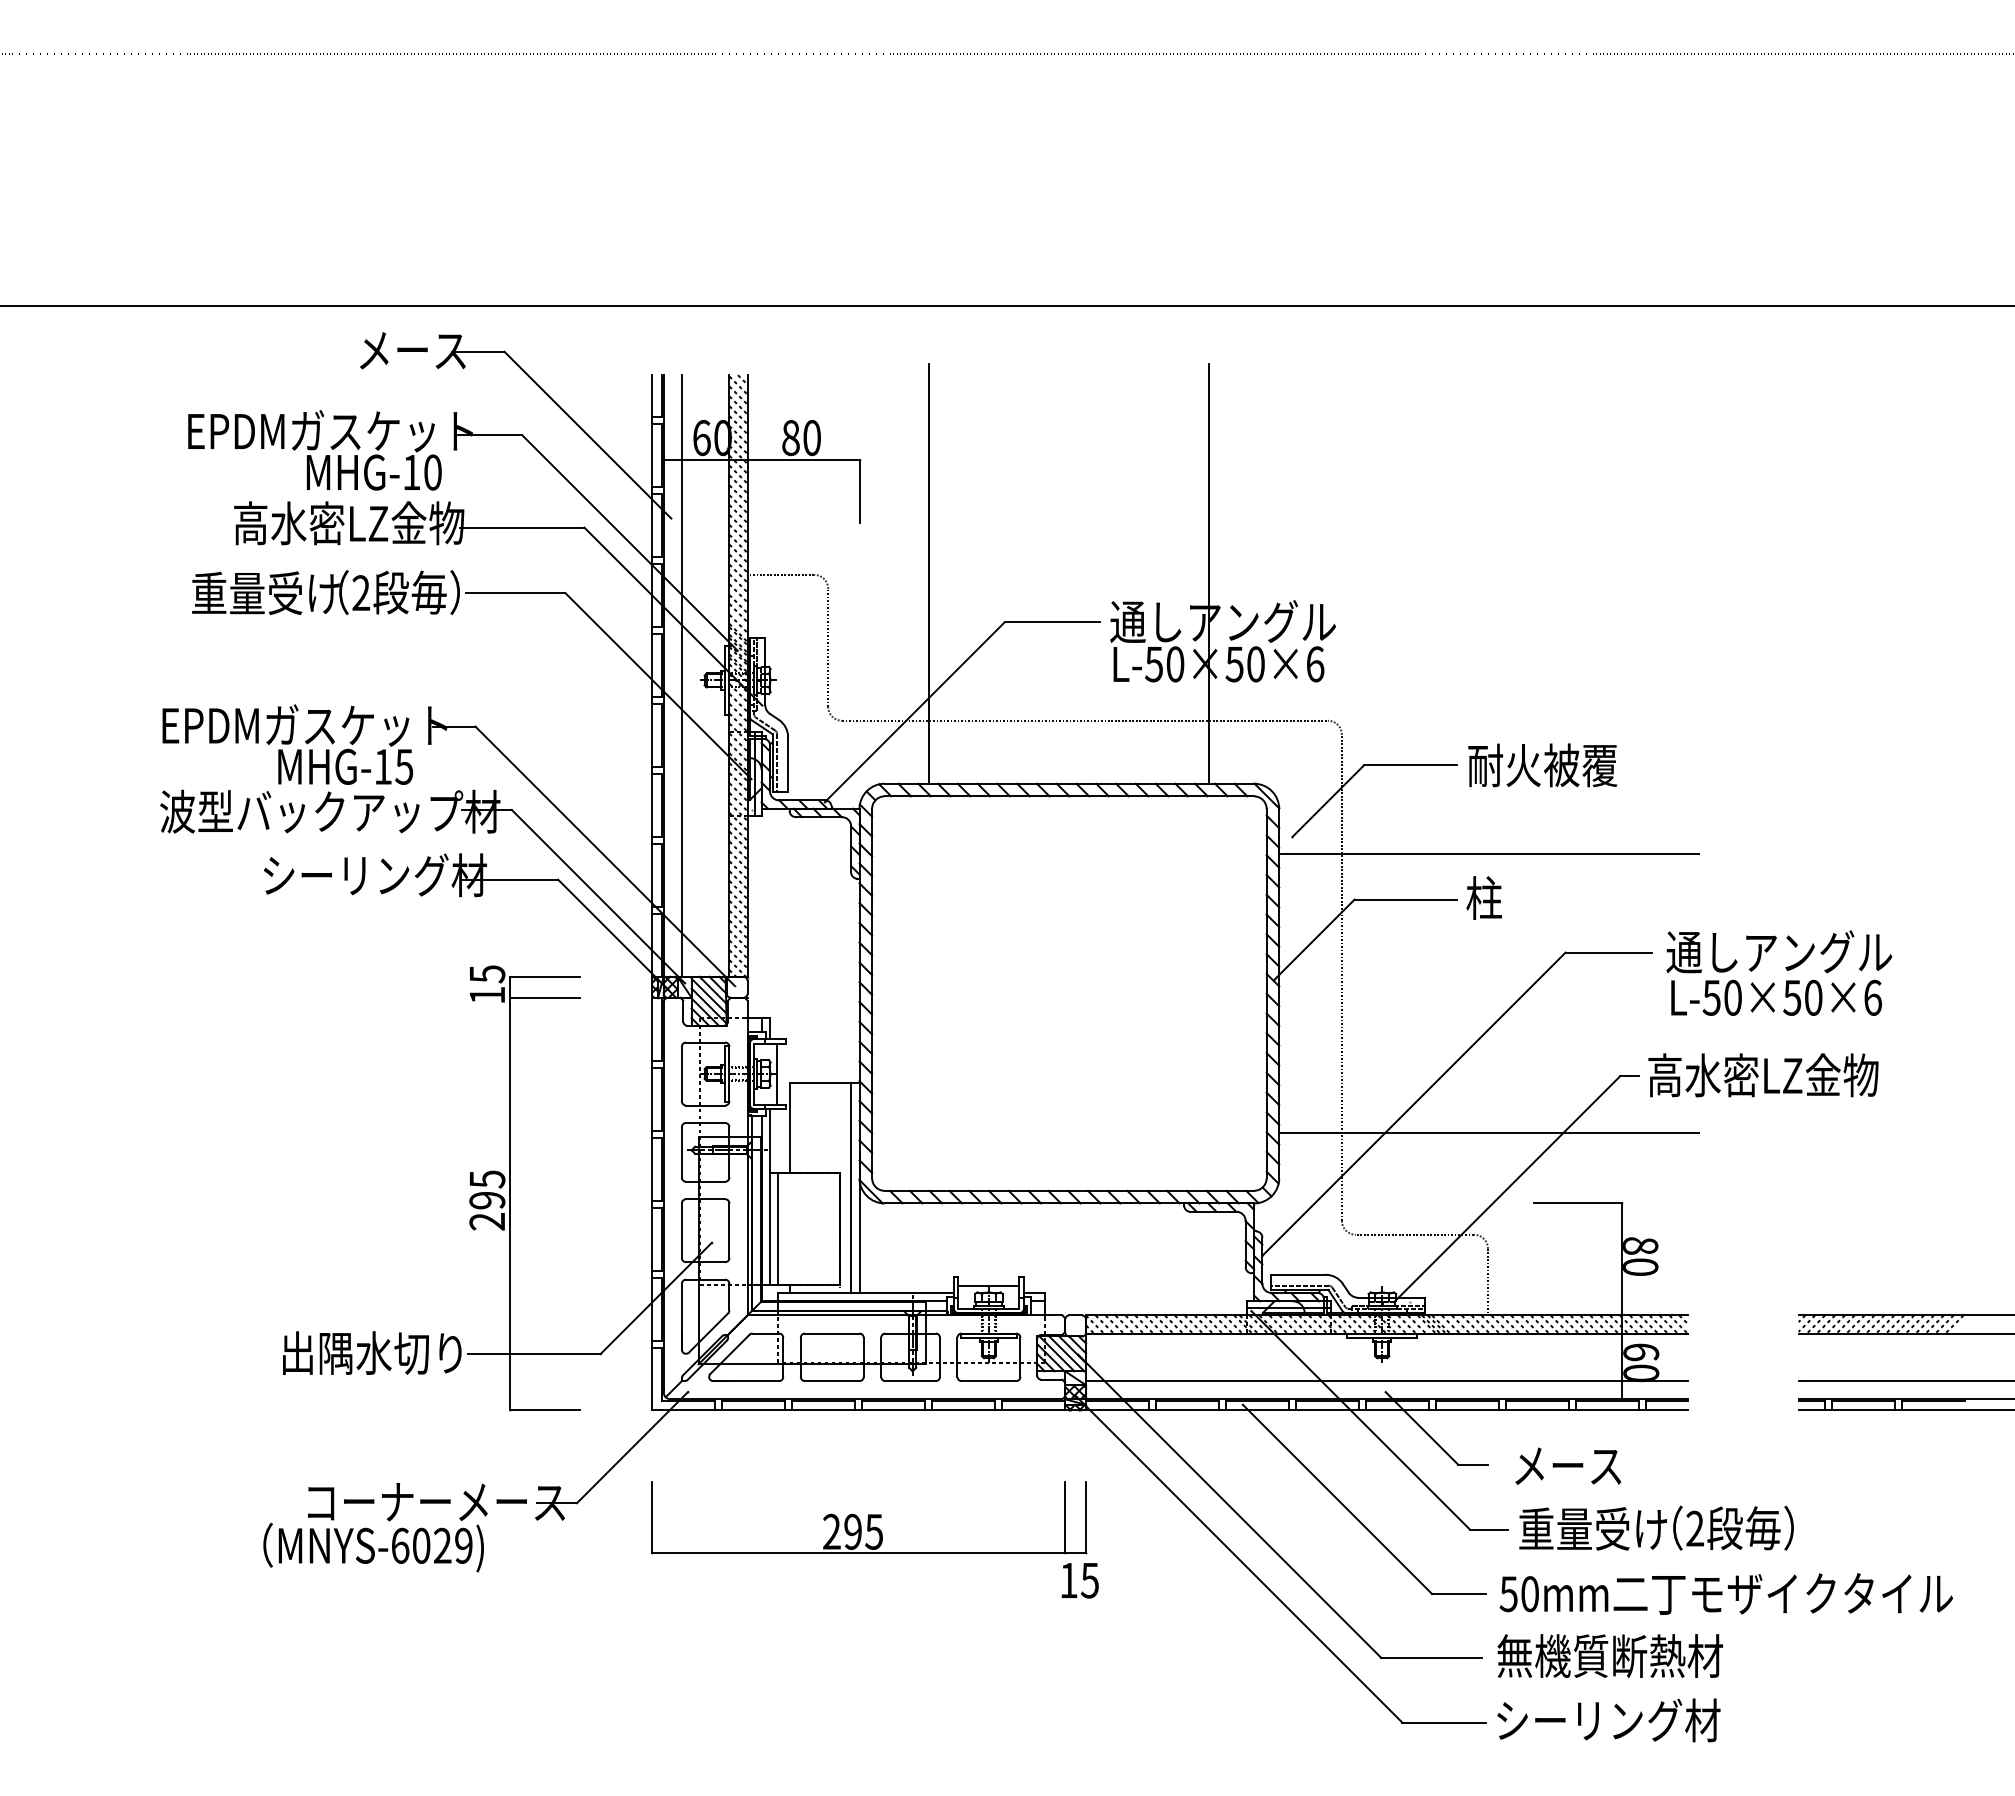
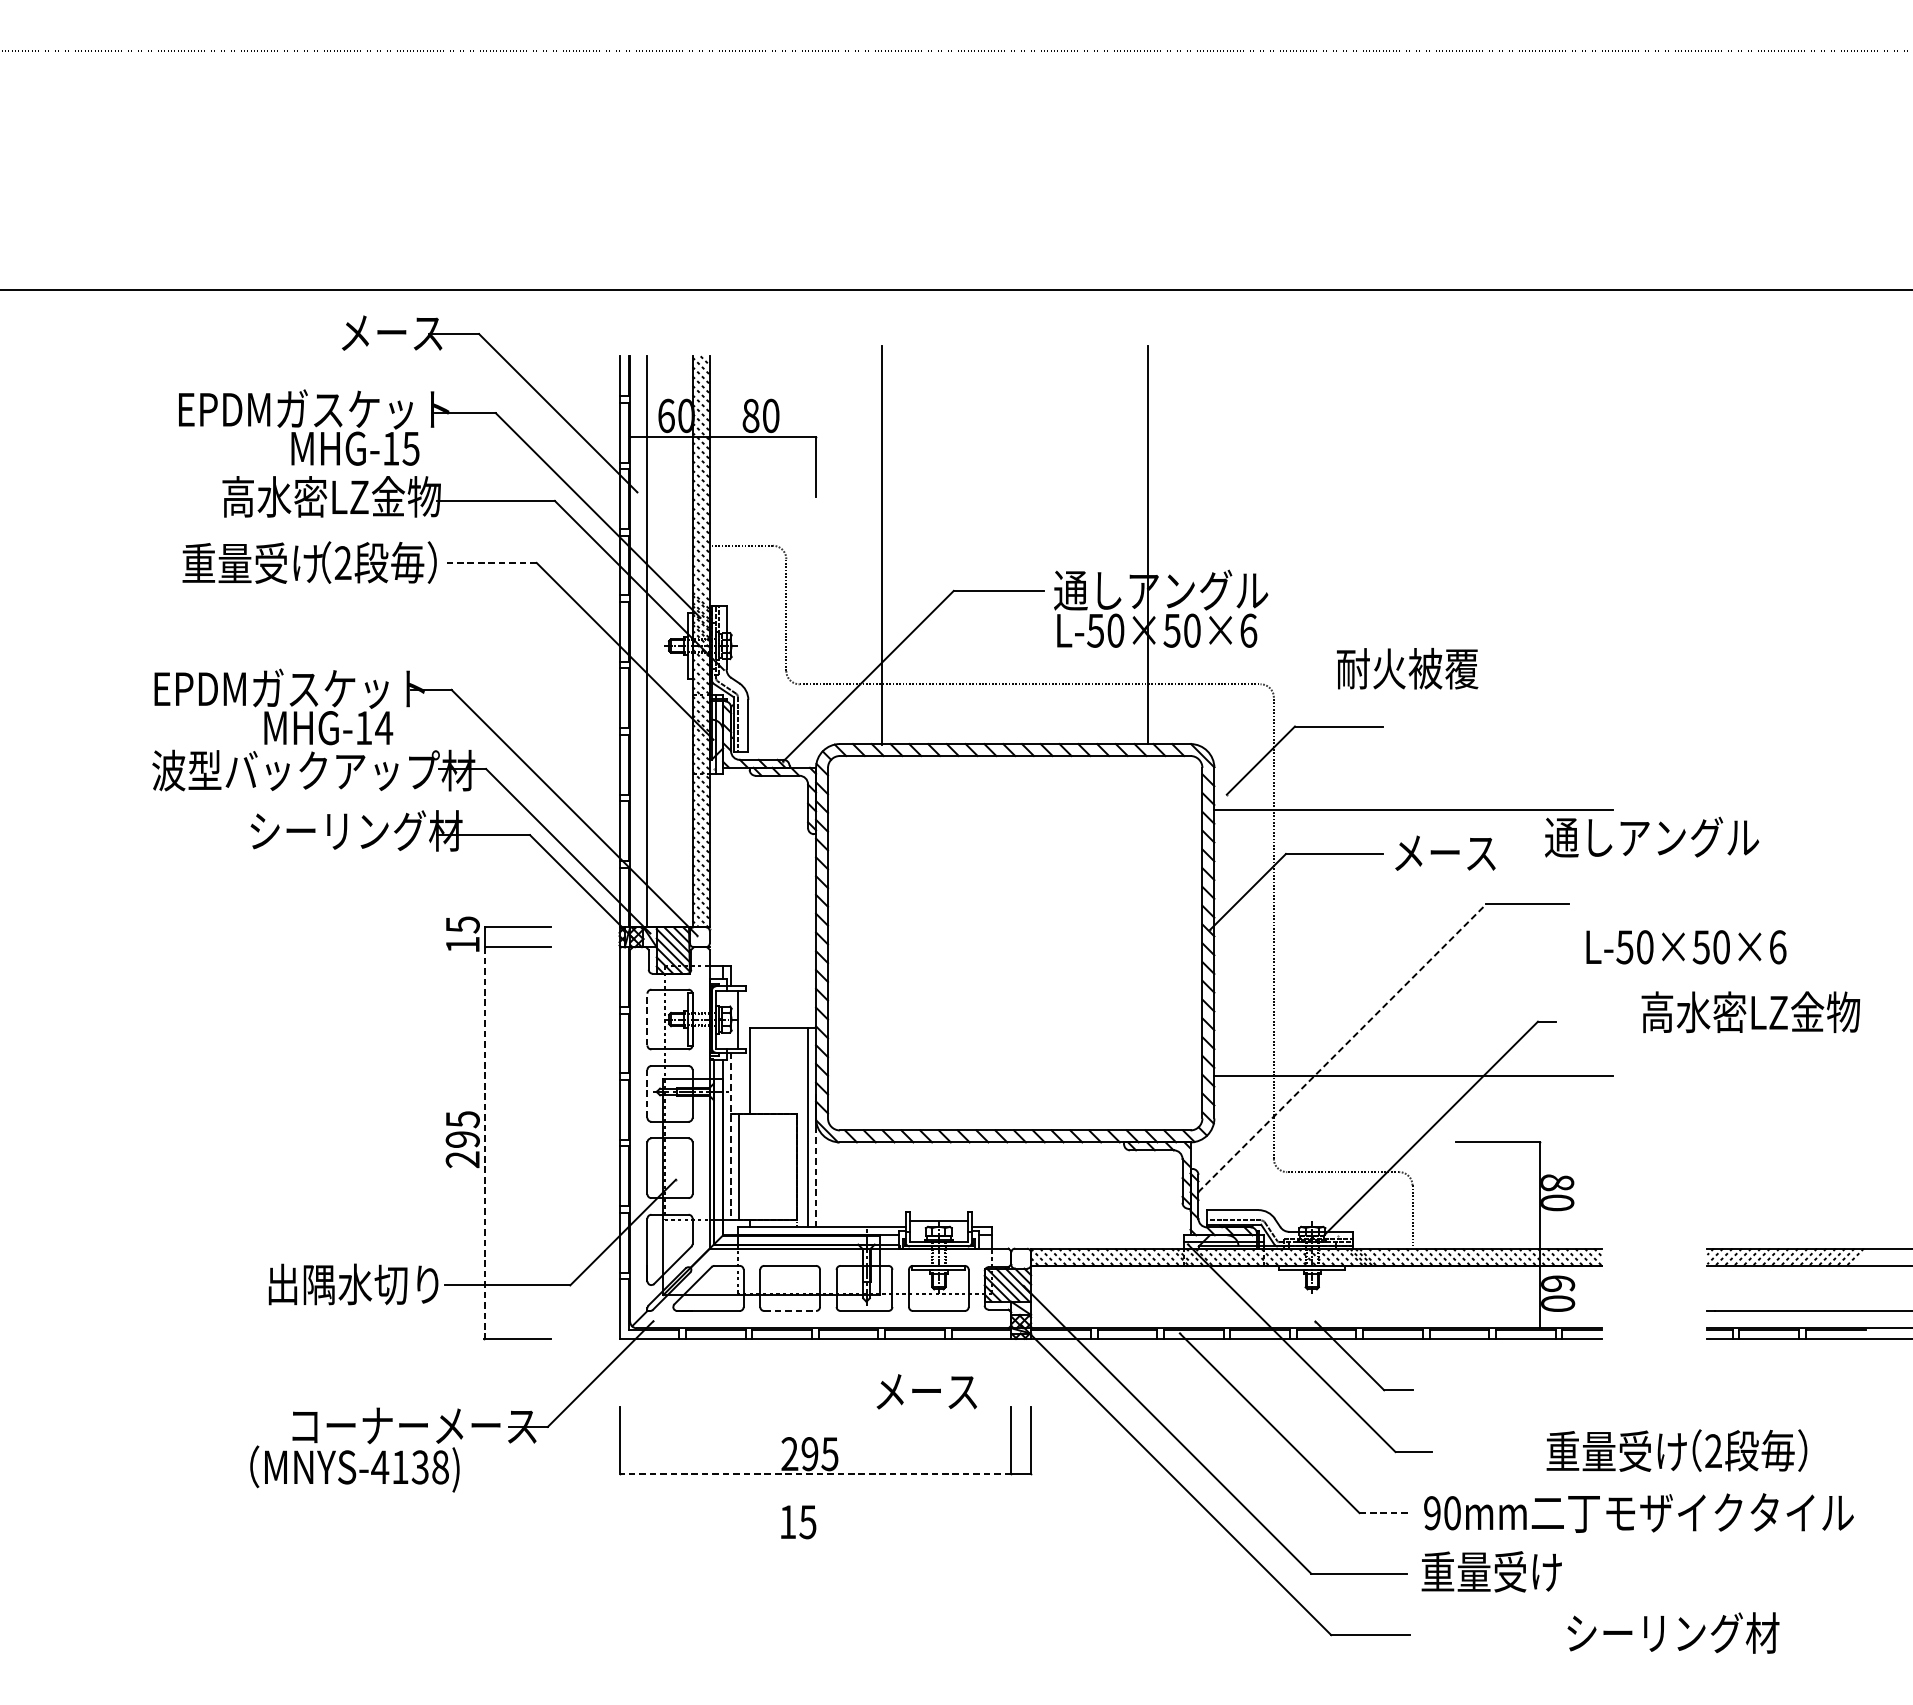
text: (432, 472) -> (410, 448), MHG-10 -> MHG-15
line: (515, 592) -> (489, 562), solid -> dashed
text: (1542, 765) -> (1407, 668), moved
text: (403, 766) -> (383, 727), MHG-15 -> MHG-14
text: (1520, 897) -> (1443, 852), 柱 -> メース
text: (1779, 951) -> (1652, 836), moved
line: (681, 1073) -> (647, 1019), solid -> dashed
text: (1763, 1075) -> (1750, 1012), moved
line: (1413, 1104) -> (1341, 1048), solid -> dashed
line: (681, 1151) -> (647, 1093), solid -> dashed
line: (769, 1197) -> (730, 1136), solid -> dashed
line: (510, 1204) -> (484, 1143), solid -> dashed
line: (859, 1241) -> (816, 1178), solid -> dashed
line: (832, 1381) -> (790, 1311), solid -> dashed
line: (1386, 1381) -> (1316, 1311), removed
text: (1568, 1465) -> (927, 1391), moved
text: (1656, 1527) -> (1676, 1449), moved
text: (431, 1545) -> (409, 1467), MNYS-6029) -> MNYS-4138)
line: (858, 1553) -> (815, 1474), solid -> dashed
text: (1079, 1580) -> (798, 1522), moved
line: (1459, 1594) -> (1385, 1513), solid -> dashed
text: (1508, 1594) -> (1431, 1513), 50mm -> 90mm
text: (1610, 1656) -> (1528, 1572), 無機質断熱材 -> 重量受け
text: (1608, 1720) -> (1673, 1633), moved

